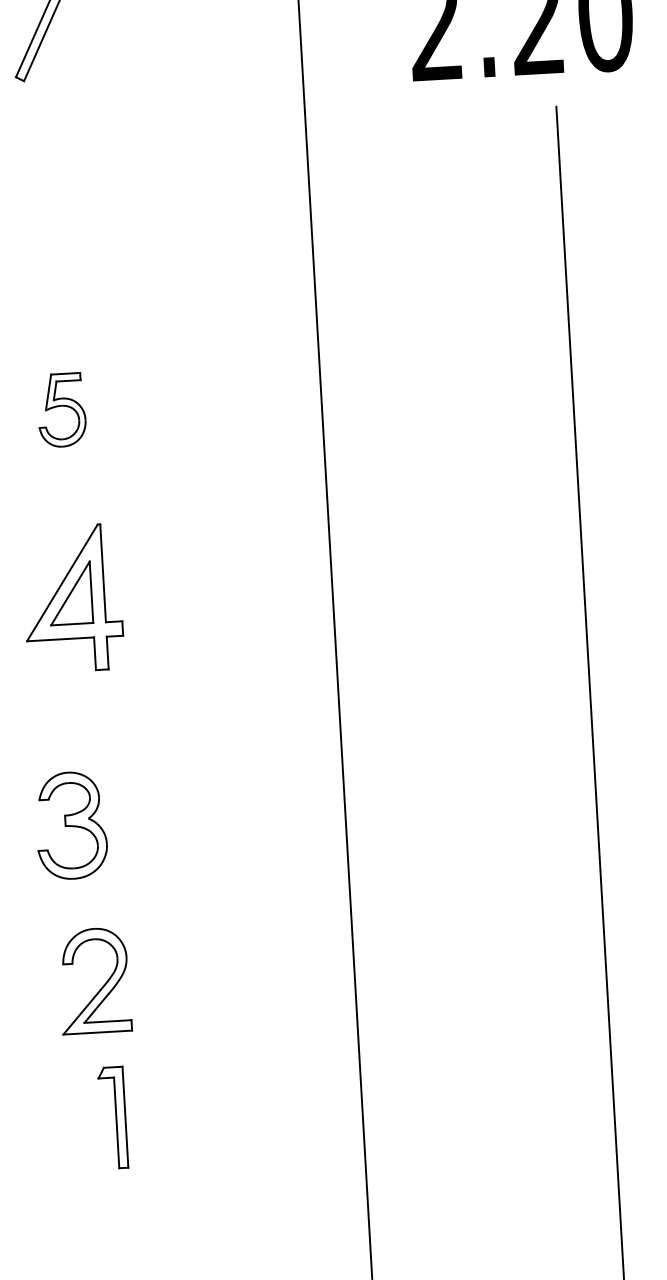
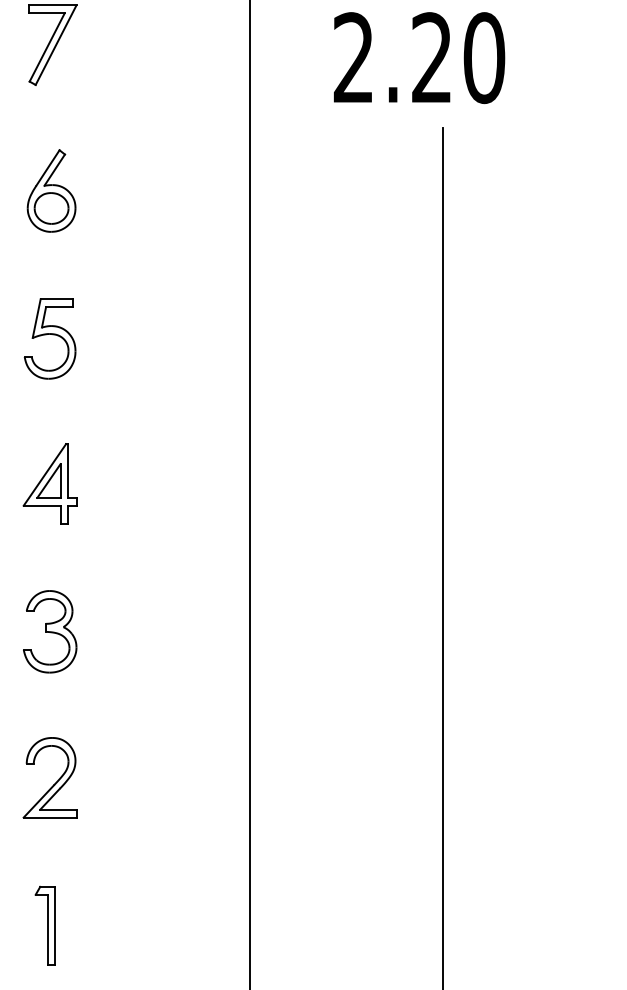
part: (52, 217) -> (51, 190), added
part: (61, 409) -> (49, 338), size x1.43
part: (71, 598) -> (49, 483), size x0.71
part: (71, 825) -> (50, 631), moved
part: (112, 1117) -> (44, 925), moved

